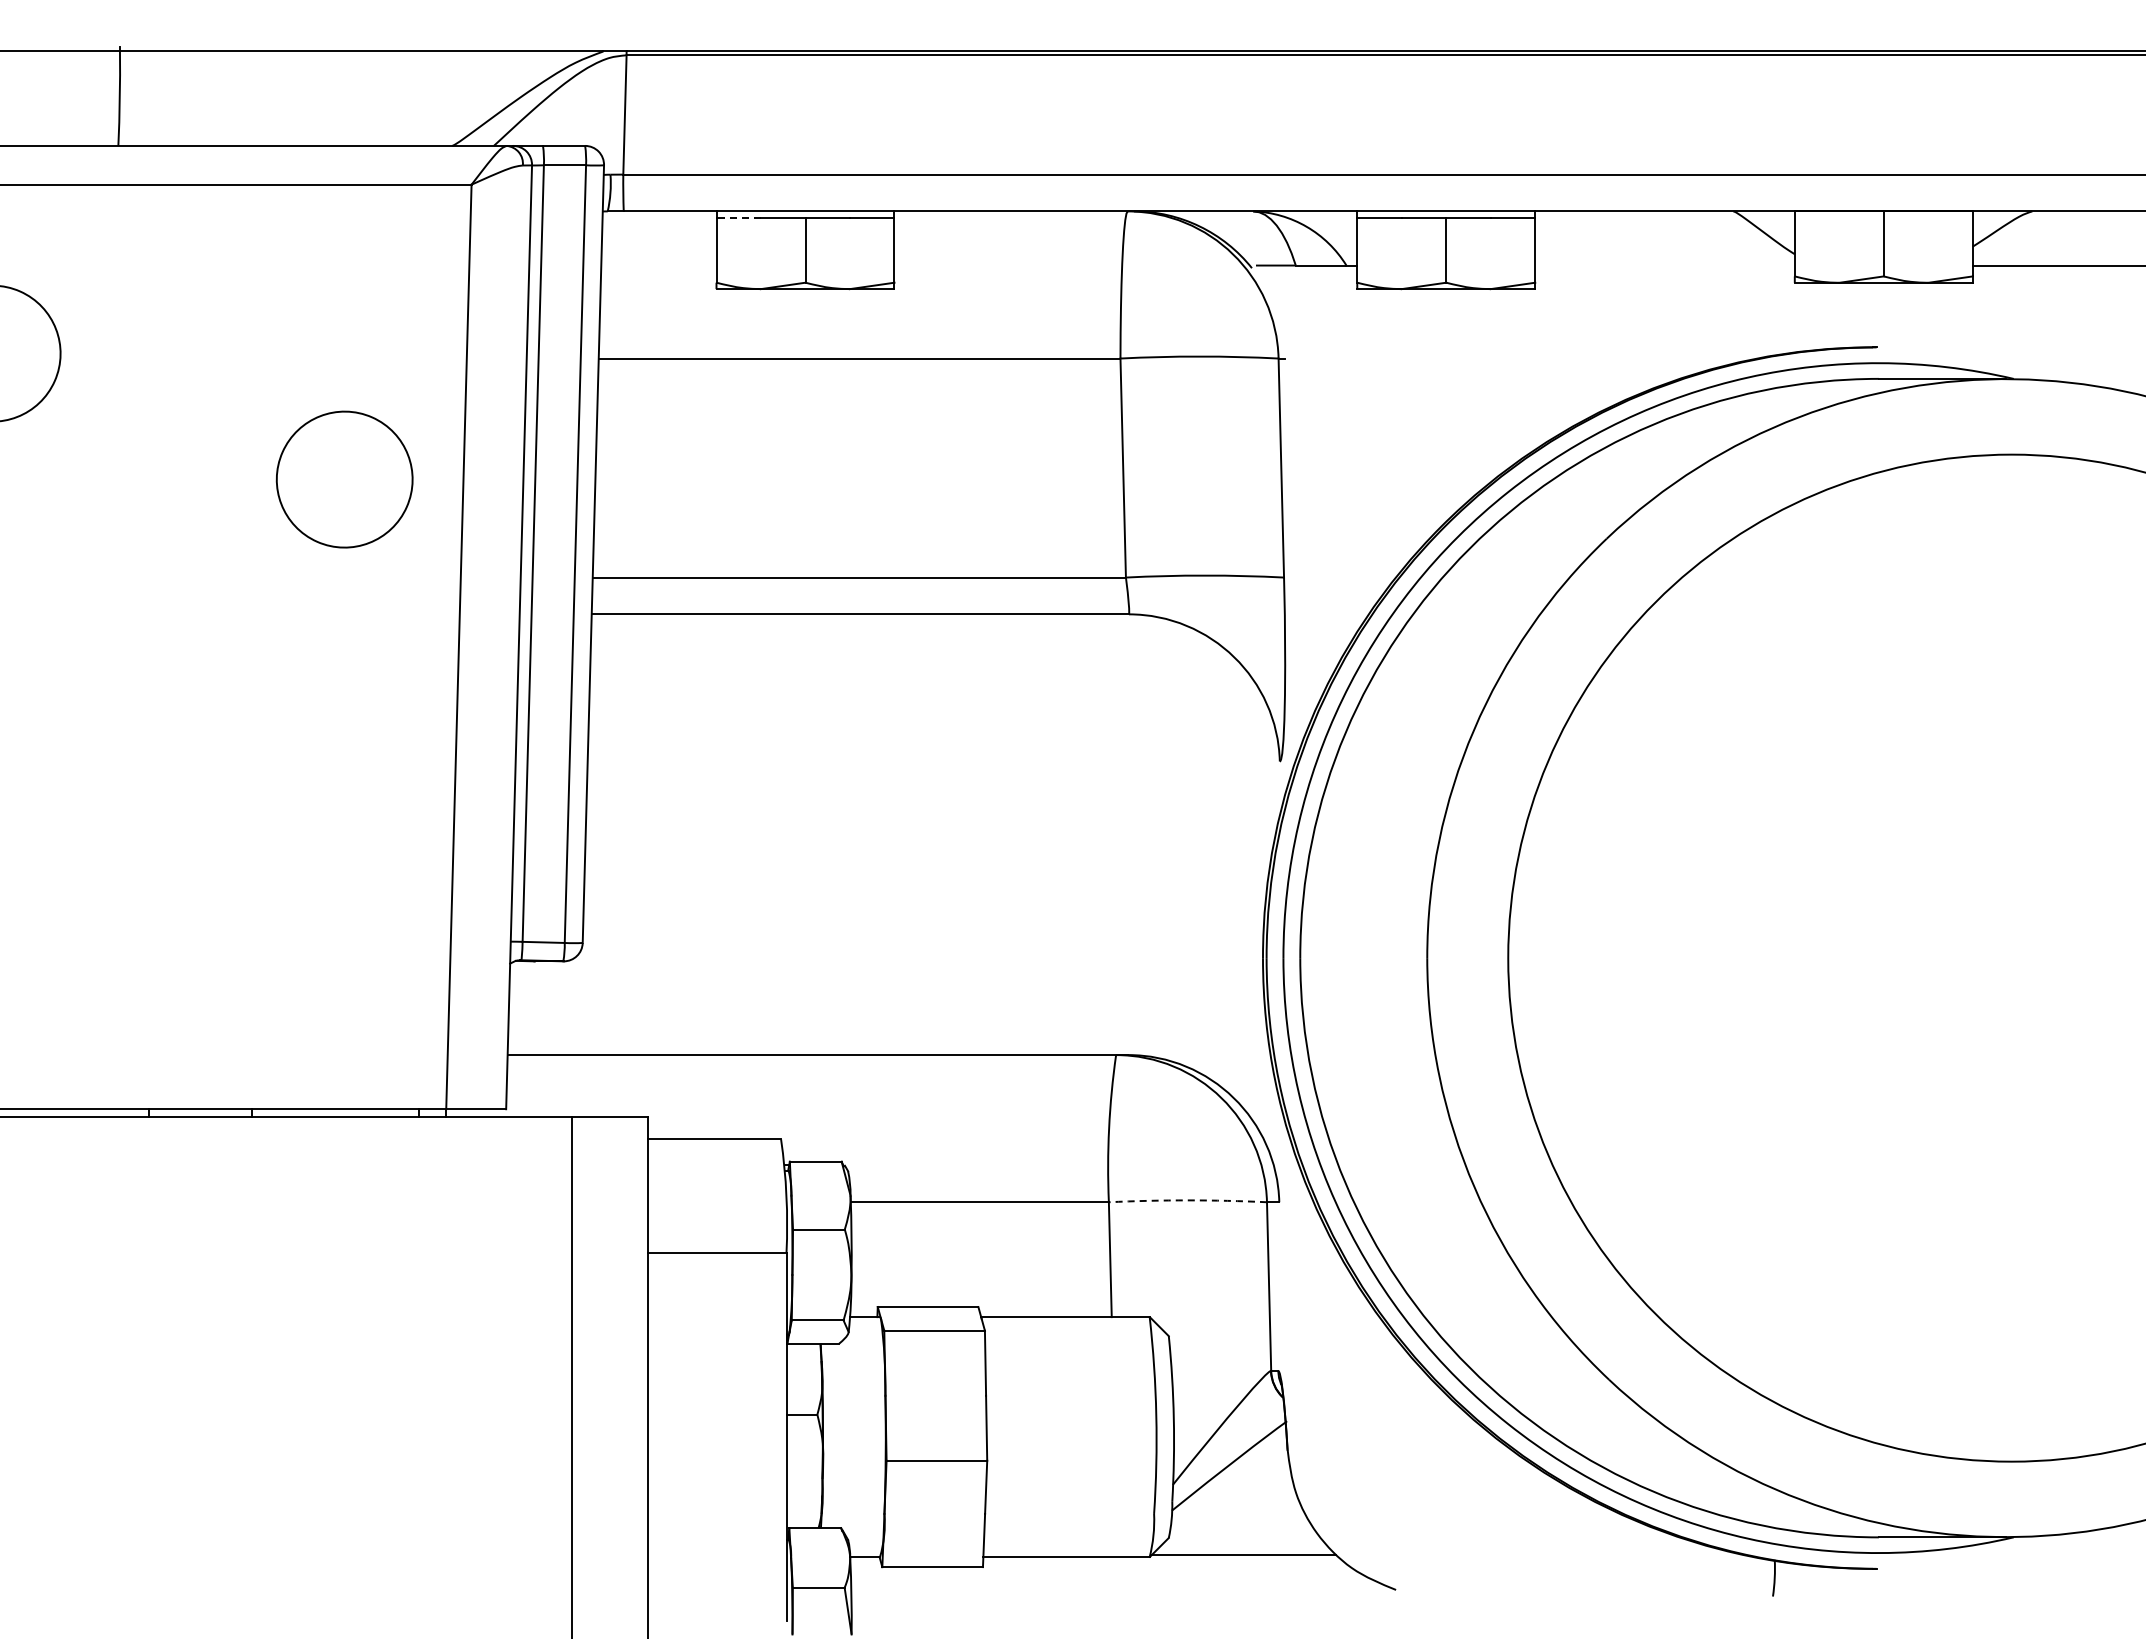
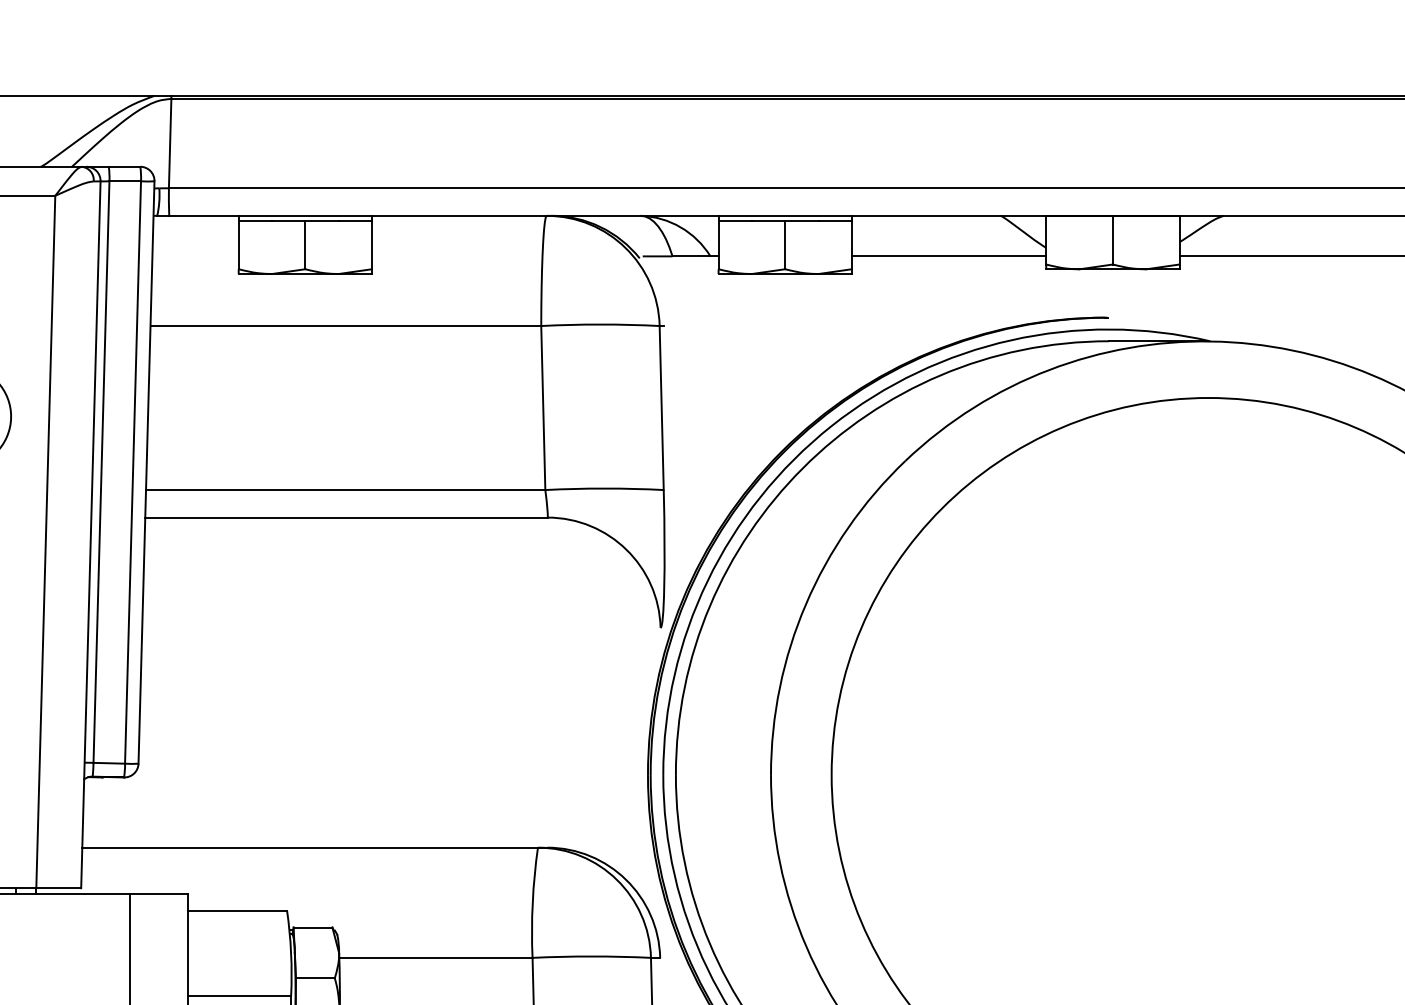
line: (738, 217) -> (255, 220), dashed -> solid
line: (1664, 265) -> (948, 256), added
arc: (1187, 1200) -> (591, 956), dashed -> solid

